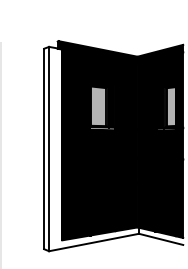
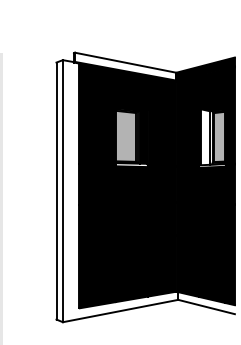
fill: (97, 51) -> (124, 66), removed
fill: (159, 106) -> (204, 136), removed

